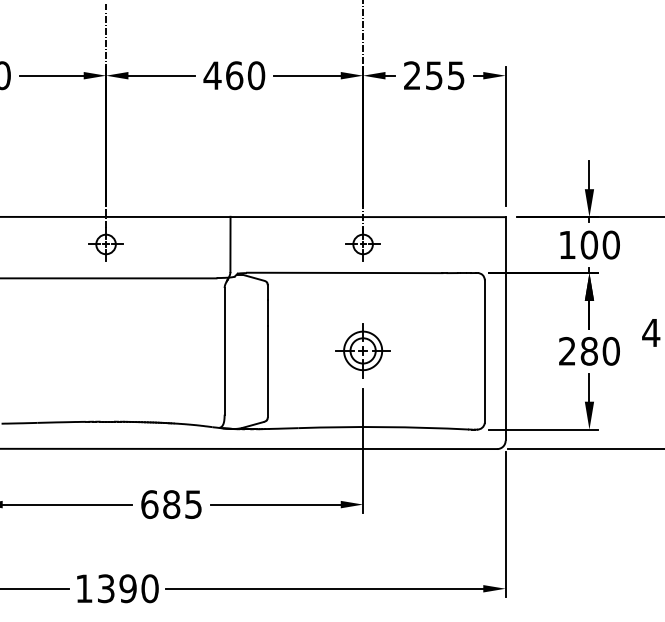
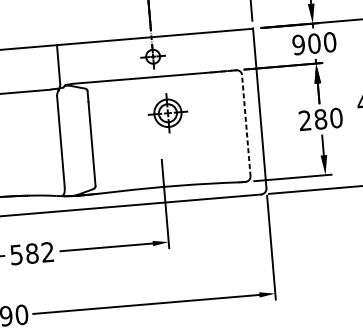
text: (566, 244) -> (298, 44), 100 -> 900
part: (362, 350) -> (167, 113), moved
line: (484, 351) -> (246, 125), solid -> dashed
text: (171, 504) -> (32, 253), 685 -> 582

